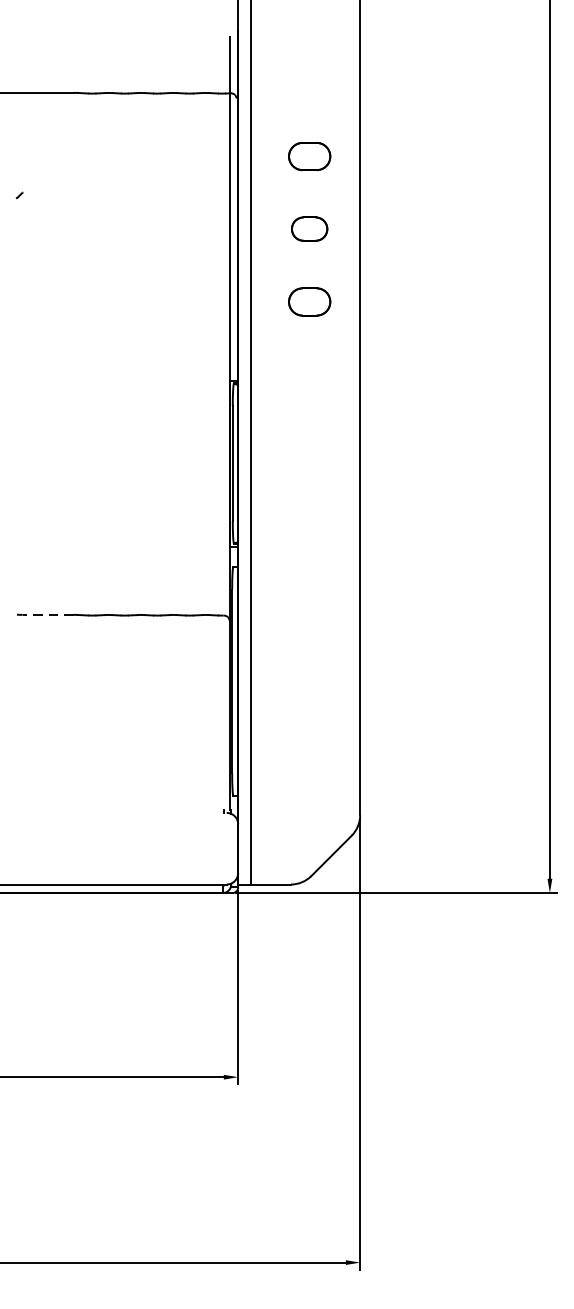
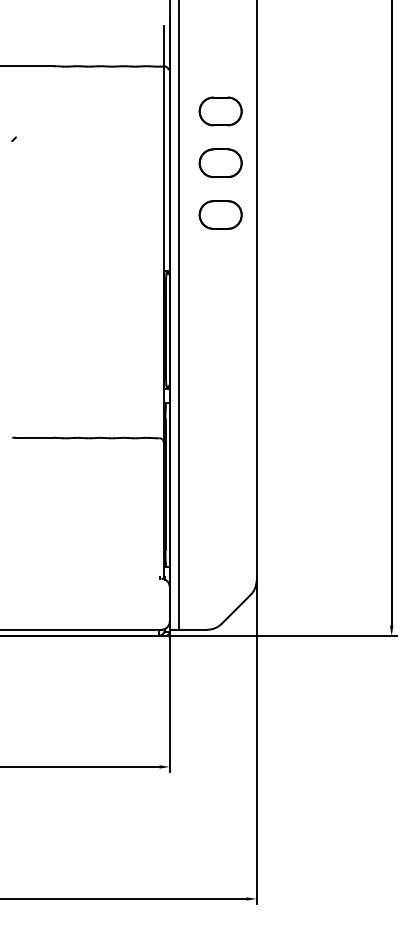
part: (309, 156) -> (220, 111), size x1.43
part: (309, 228) -> (220, 162), size x1.67
part: (309, 301) -> (220, 214), size x1.43
line: (48, 614) -> (34, 437), dashed -> solid

